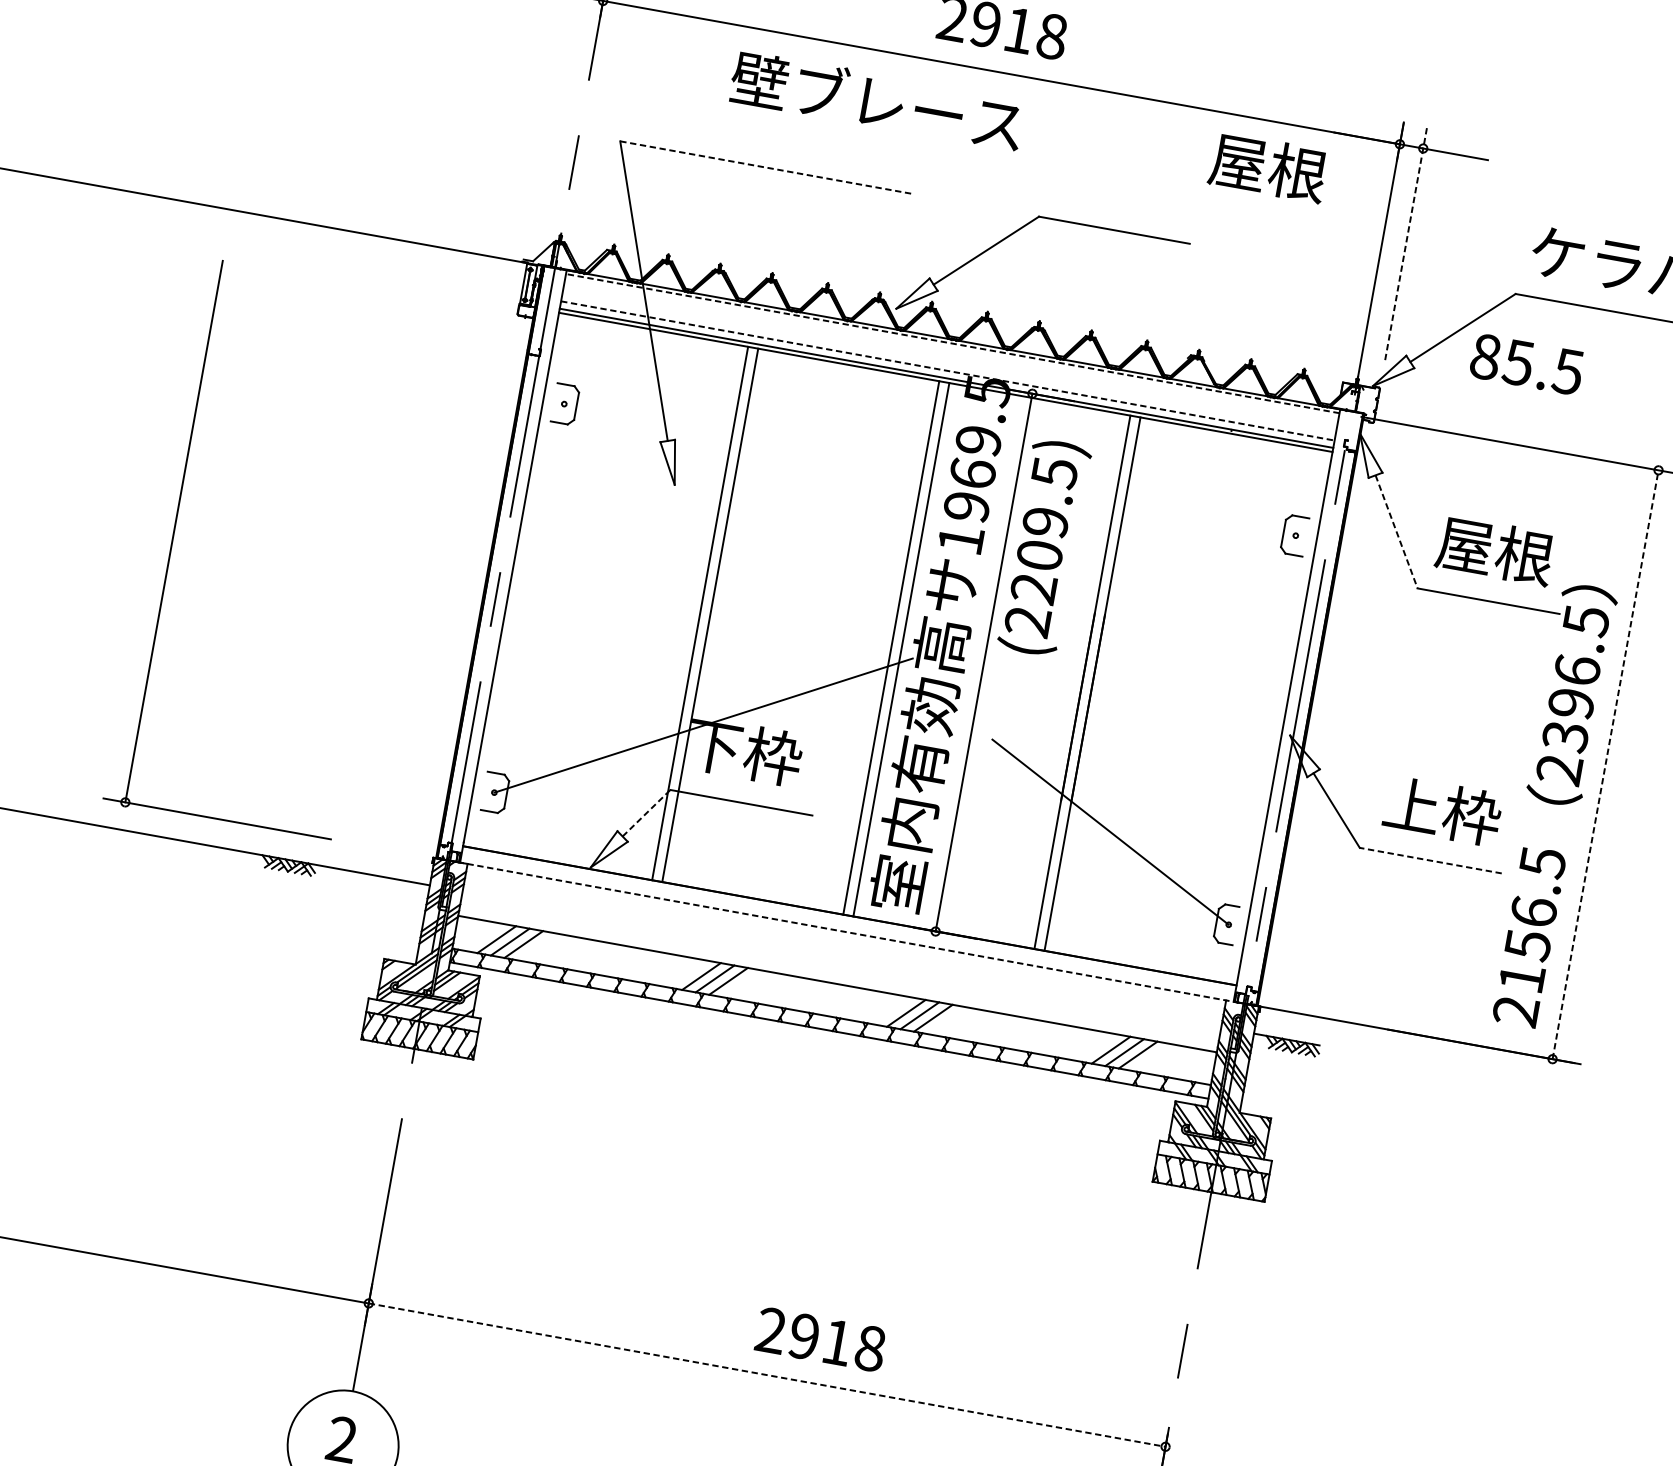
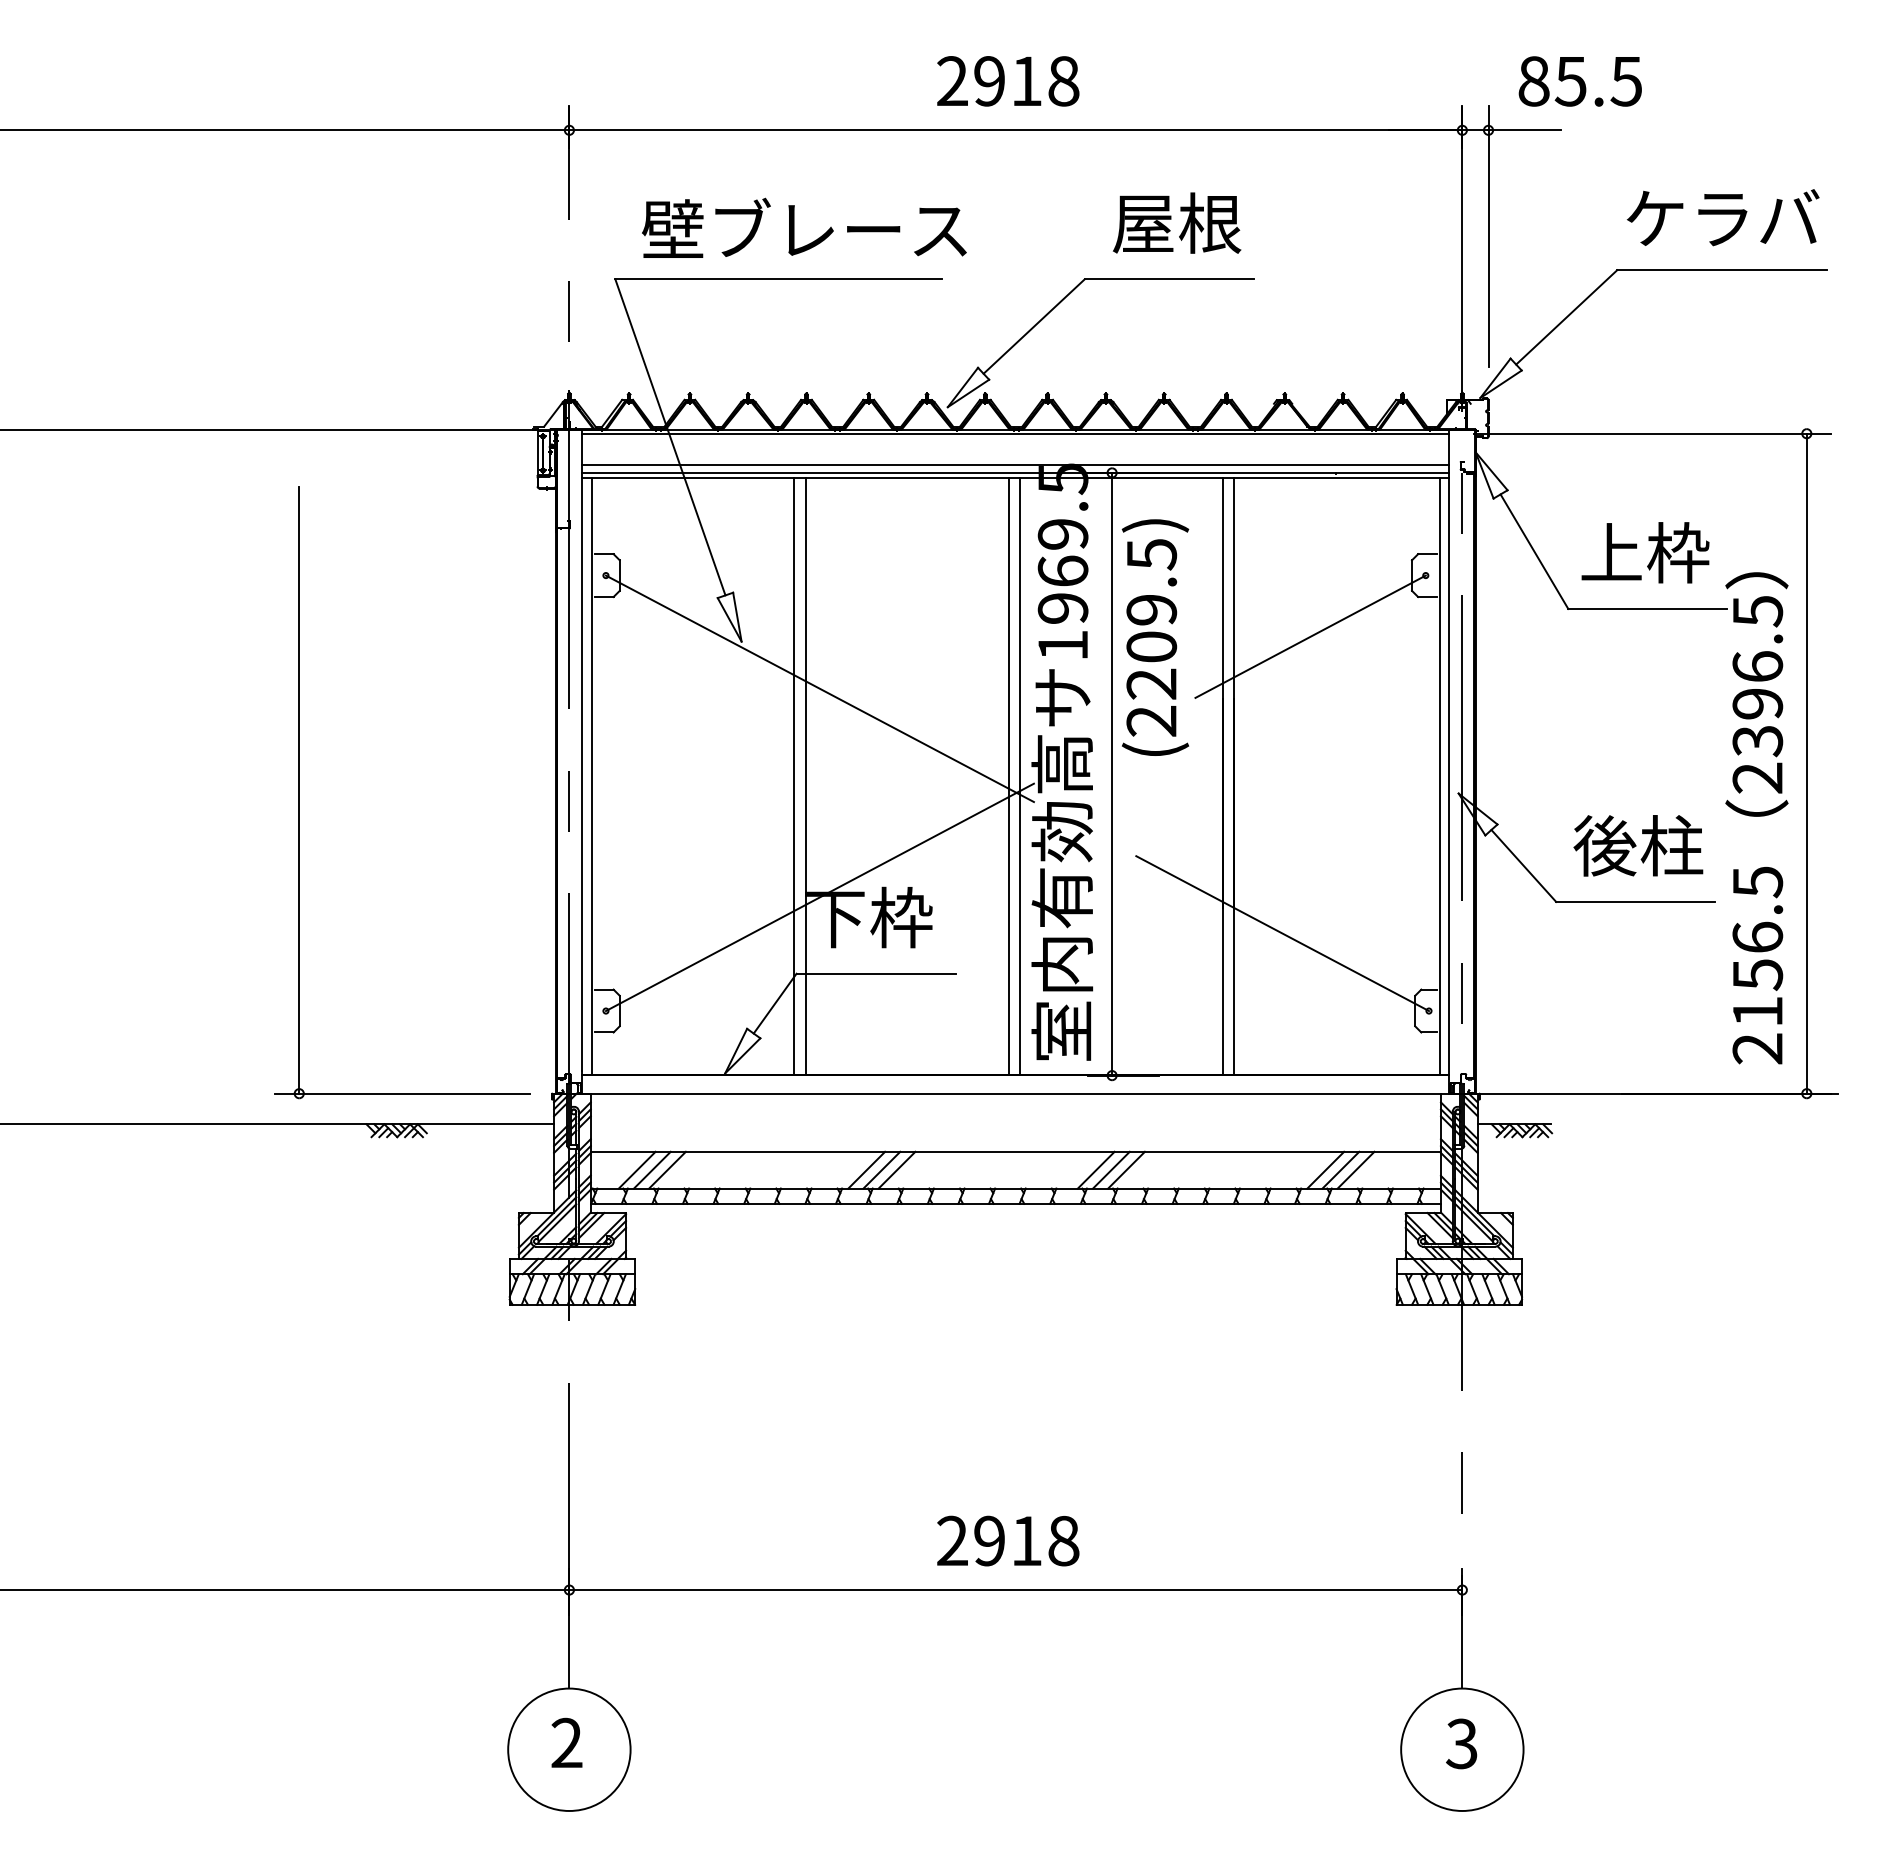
text: (877, 100) -> (804, 227), moved
text: (1268, 166) -> (1177, 222), moved
line: (766, 167) -> (779, 279), dashed -> solid
line: (1406, 243) -> (1488, 236), dashed -> solid
line: (952, 343) -> (1015, 434), dashed -> solid
text: (1526, 364) -> (1579, 81), moved
line: (948, 370) -> (1016, 464), dashed -> solid
line: (1396, 531) -> (1534, 551), dashed -> solid
part: (173, 533) -> (299, 792), moved
line: (736, 539) -> (819, 688), added
text: (1495, 550) -> (1645, 552), 屋根 -> 上枠
line: (1183, 571) -> (1310, 636), added
line: (519, 581) -> (591, 776), added
line: (1276, 717) -> (1440, 776), added
line: (1605, 764) -> (1806, 763), dashed -> solid
text: (1442, 810) -> (1638, 845), 上枠 -> 後柱
line: (646, 813) -> (775, 1003), dashed -> solid
line: (1430, 860) -> (1635, 901), dashed -> solid
line: (846, 931) -> (1015, 1093), dashed -> solid
text: (821, 1339) -> (1008, 1540), moved
line: (767, 1375) -> (1016, 1590), dashed -> solid

